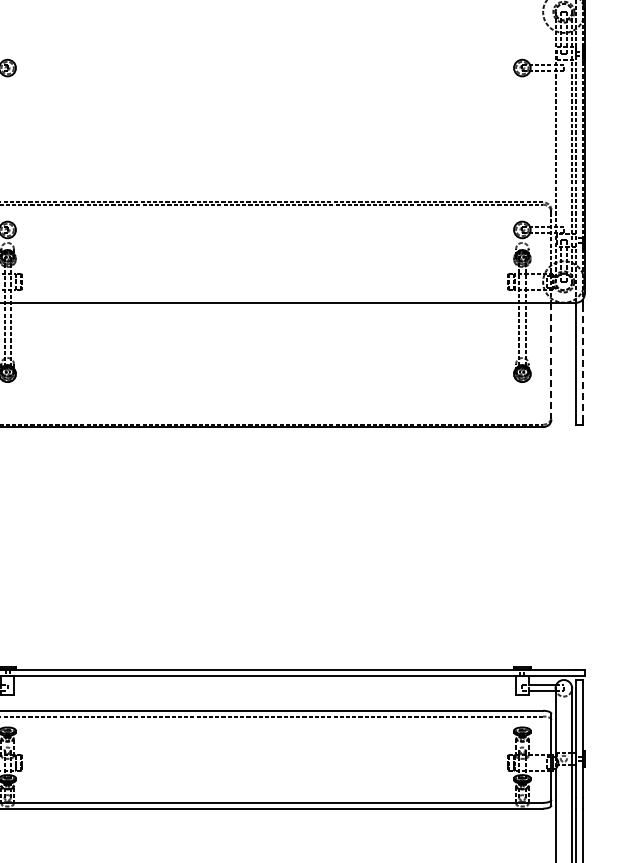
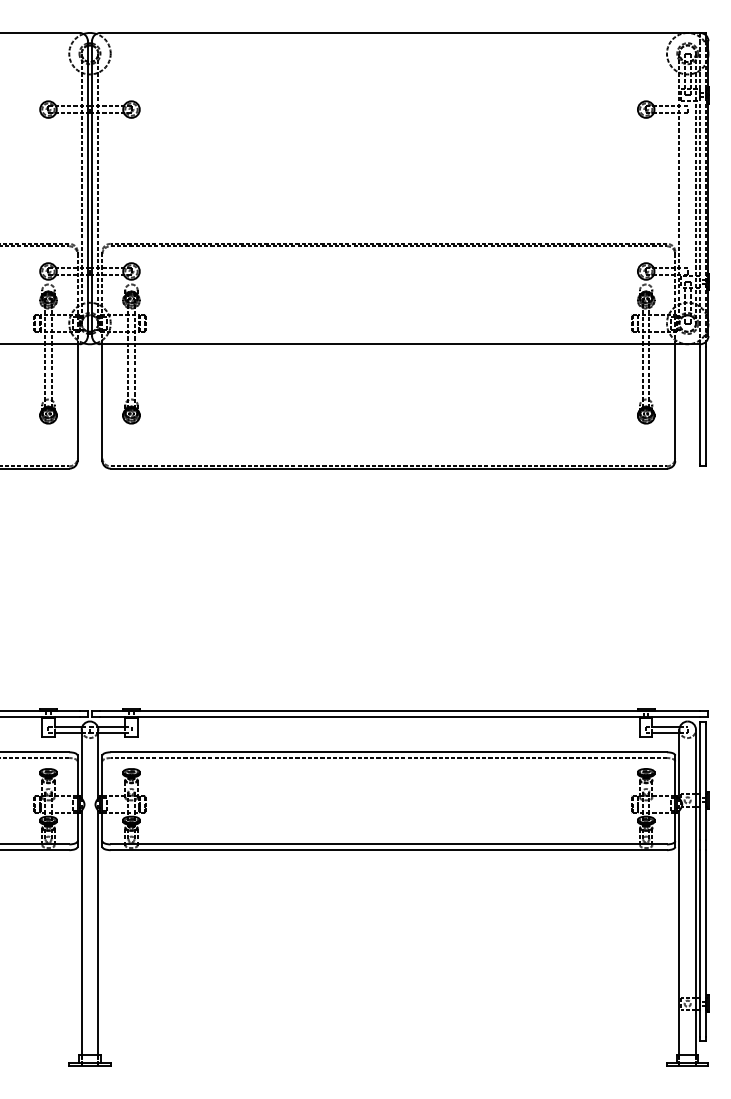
line: (551, 361) -> (675, 403), dashed -> solid
line: (582, 363) -> (706, 405), dashed -> solid

